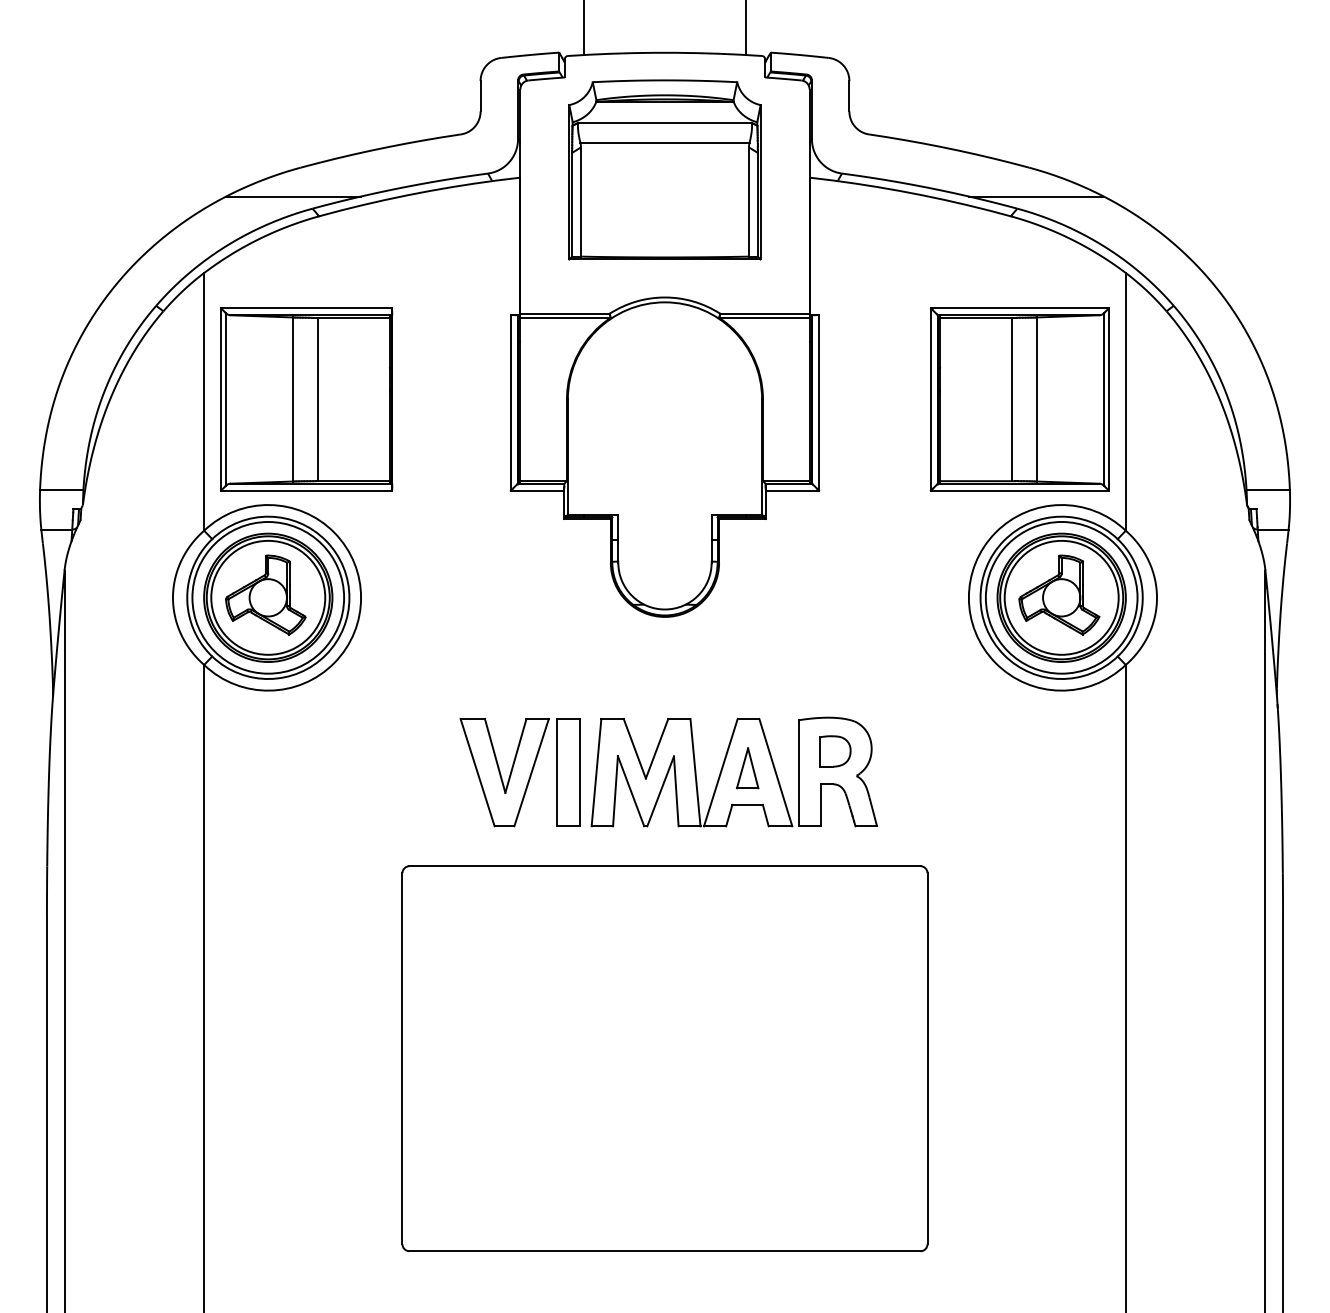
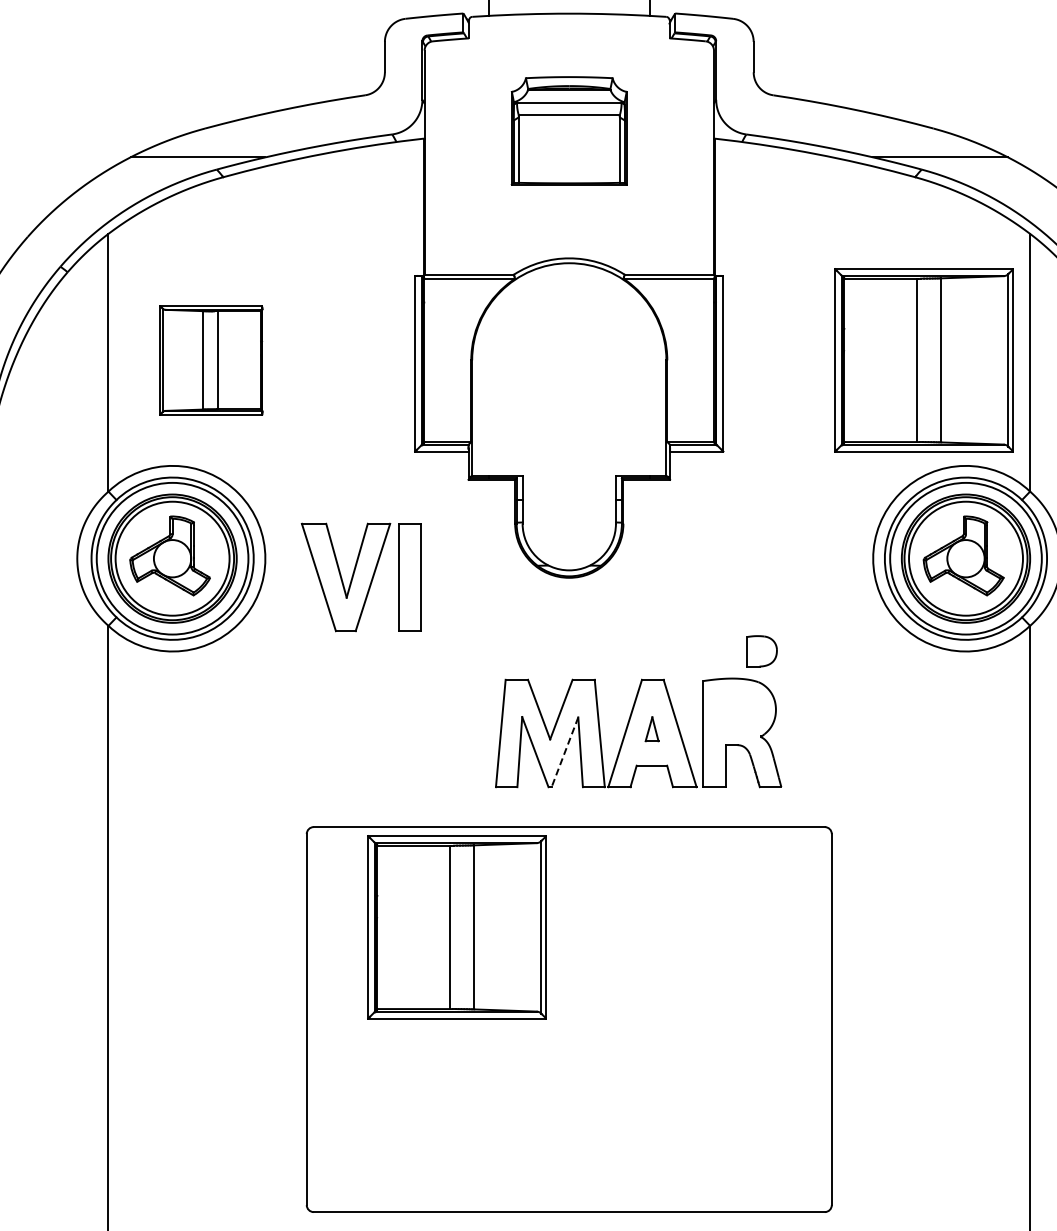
part: (664, 169) -> (568, 130), size x0.6
part: (306, 399) -> (210, 360), size x0.6
part: (835, 751) -> (761, 651), moved
part: (747, 768) -> (651, 729), size x0.6
part: (519, 772) -> (360, 577), moved
line: (660, 791) -> (564, 752), solid -> dashed
part: (552, 966) -> (456, 927), added

